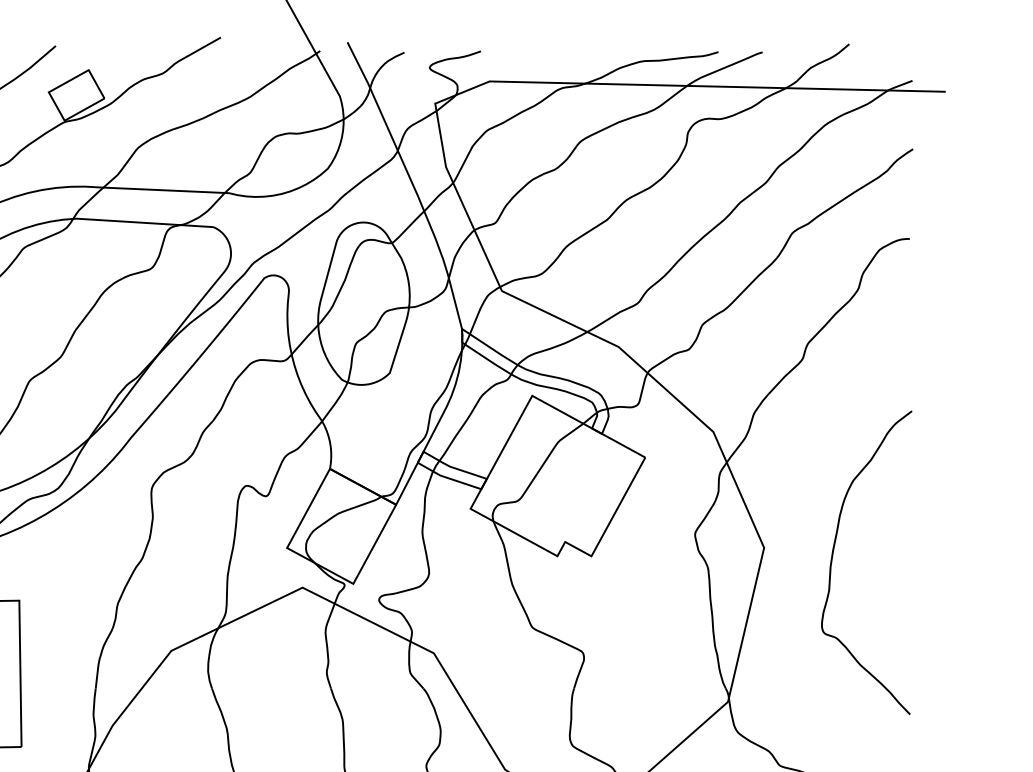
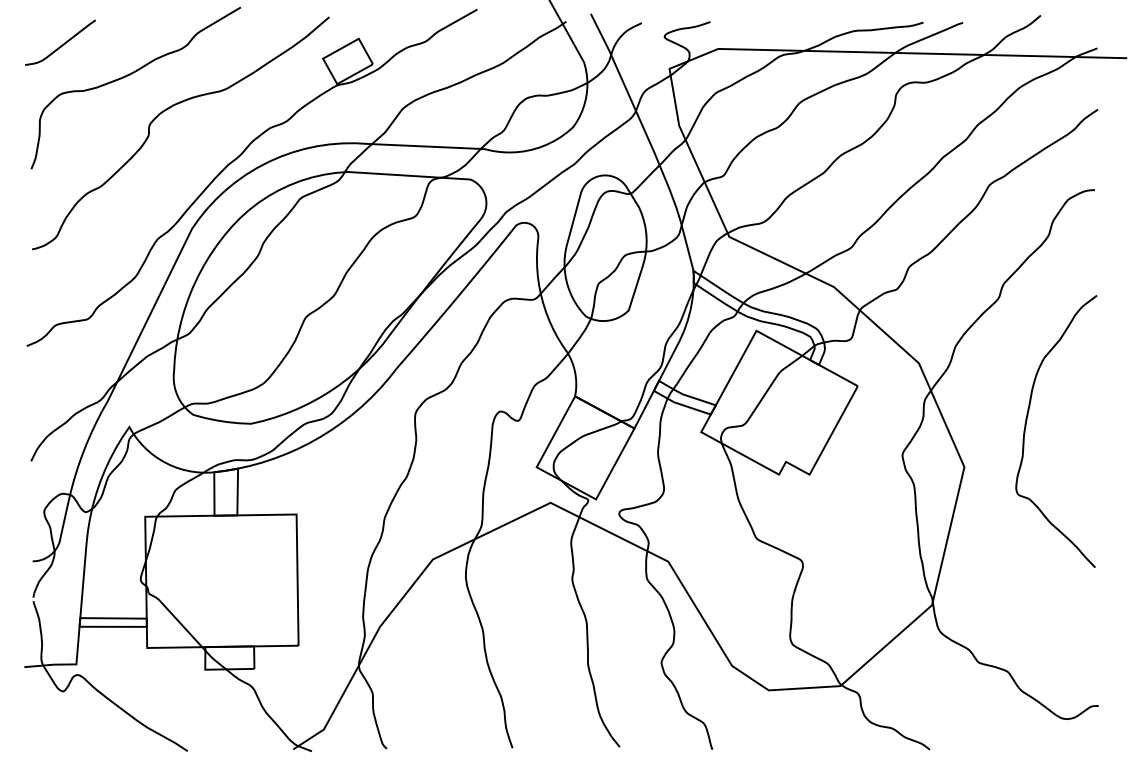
curve: (833, 558) -> (1026, 427), moved

